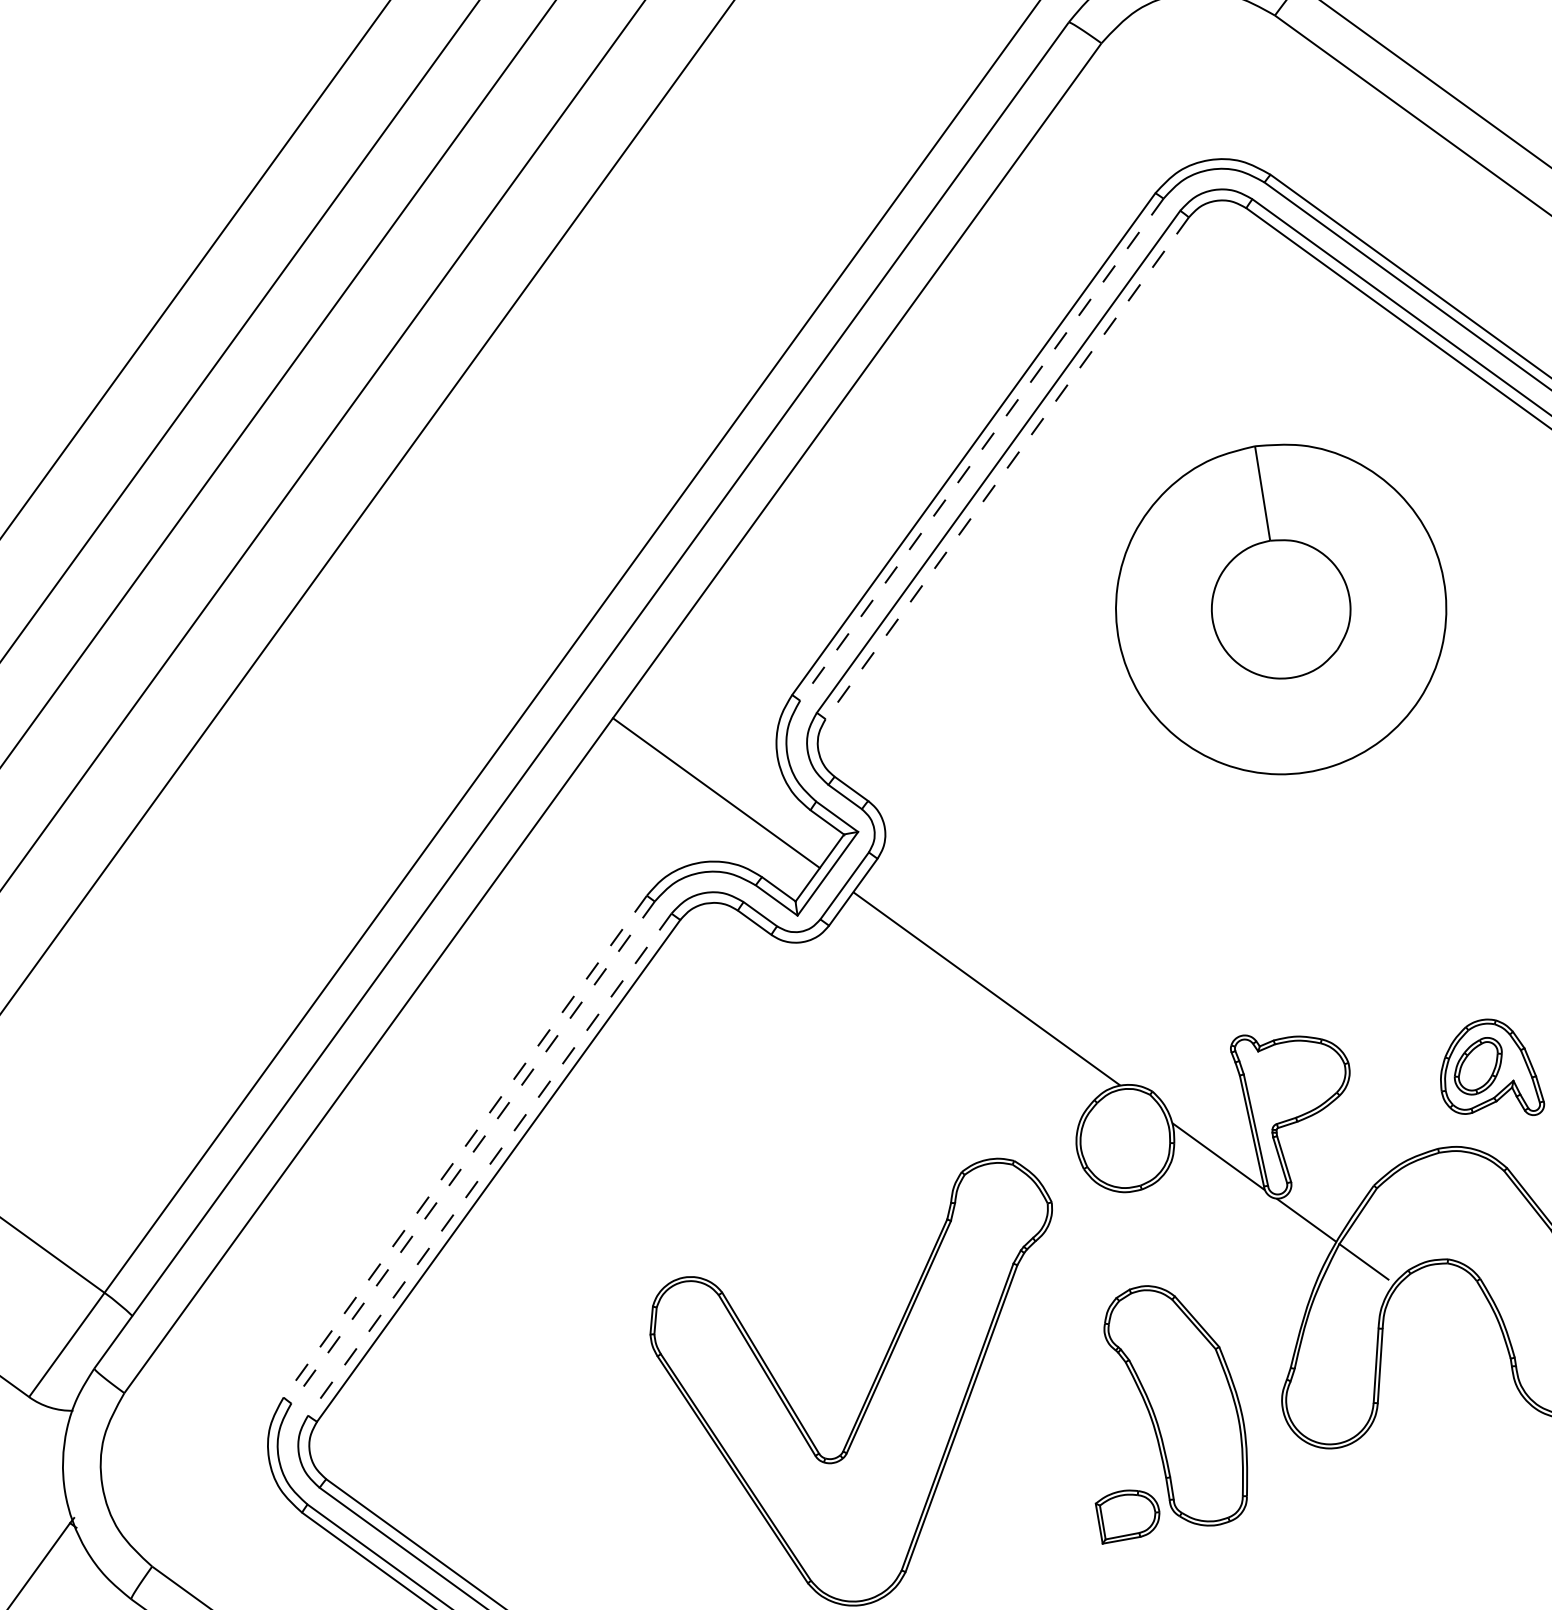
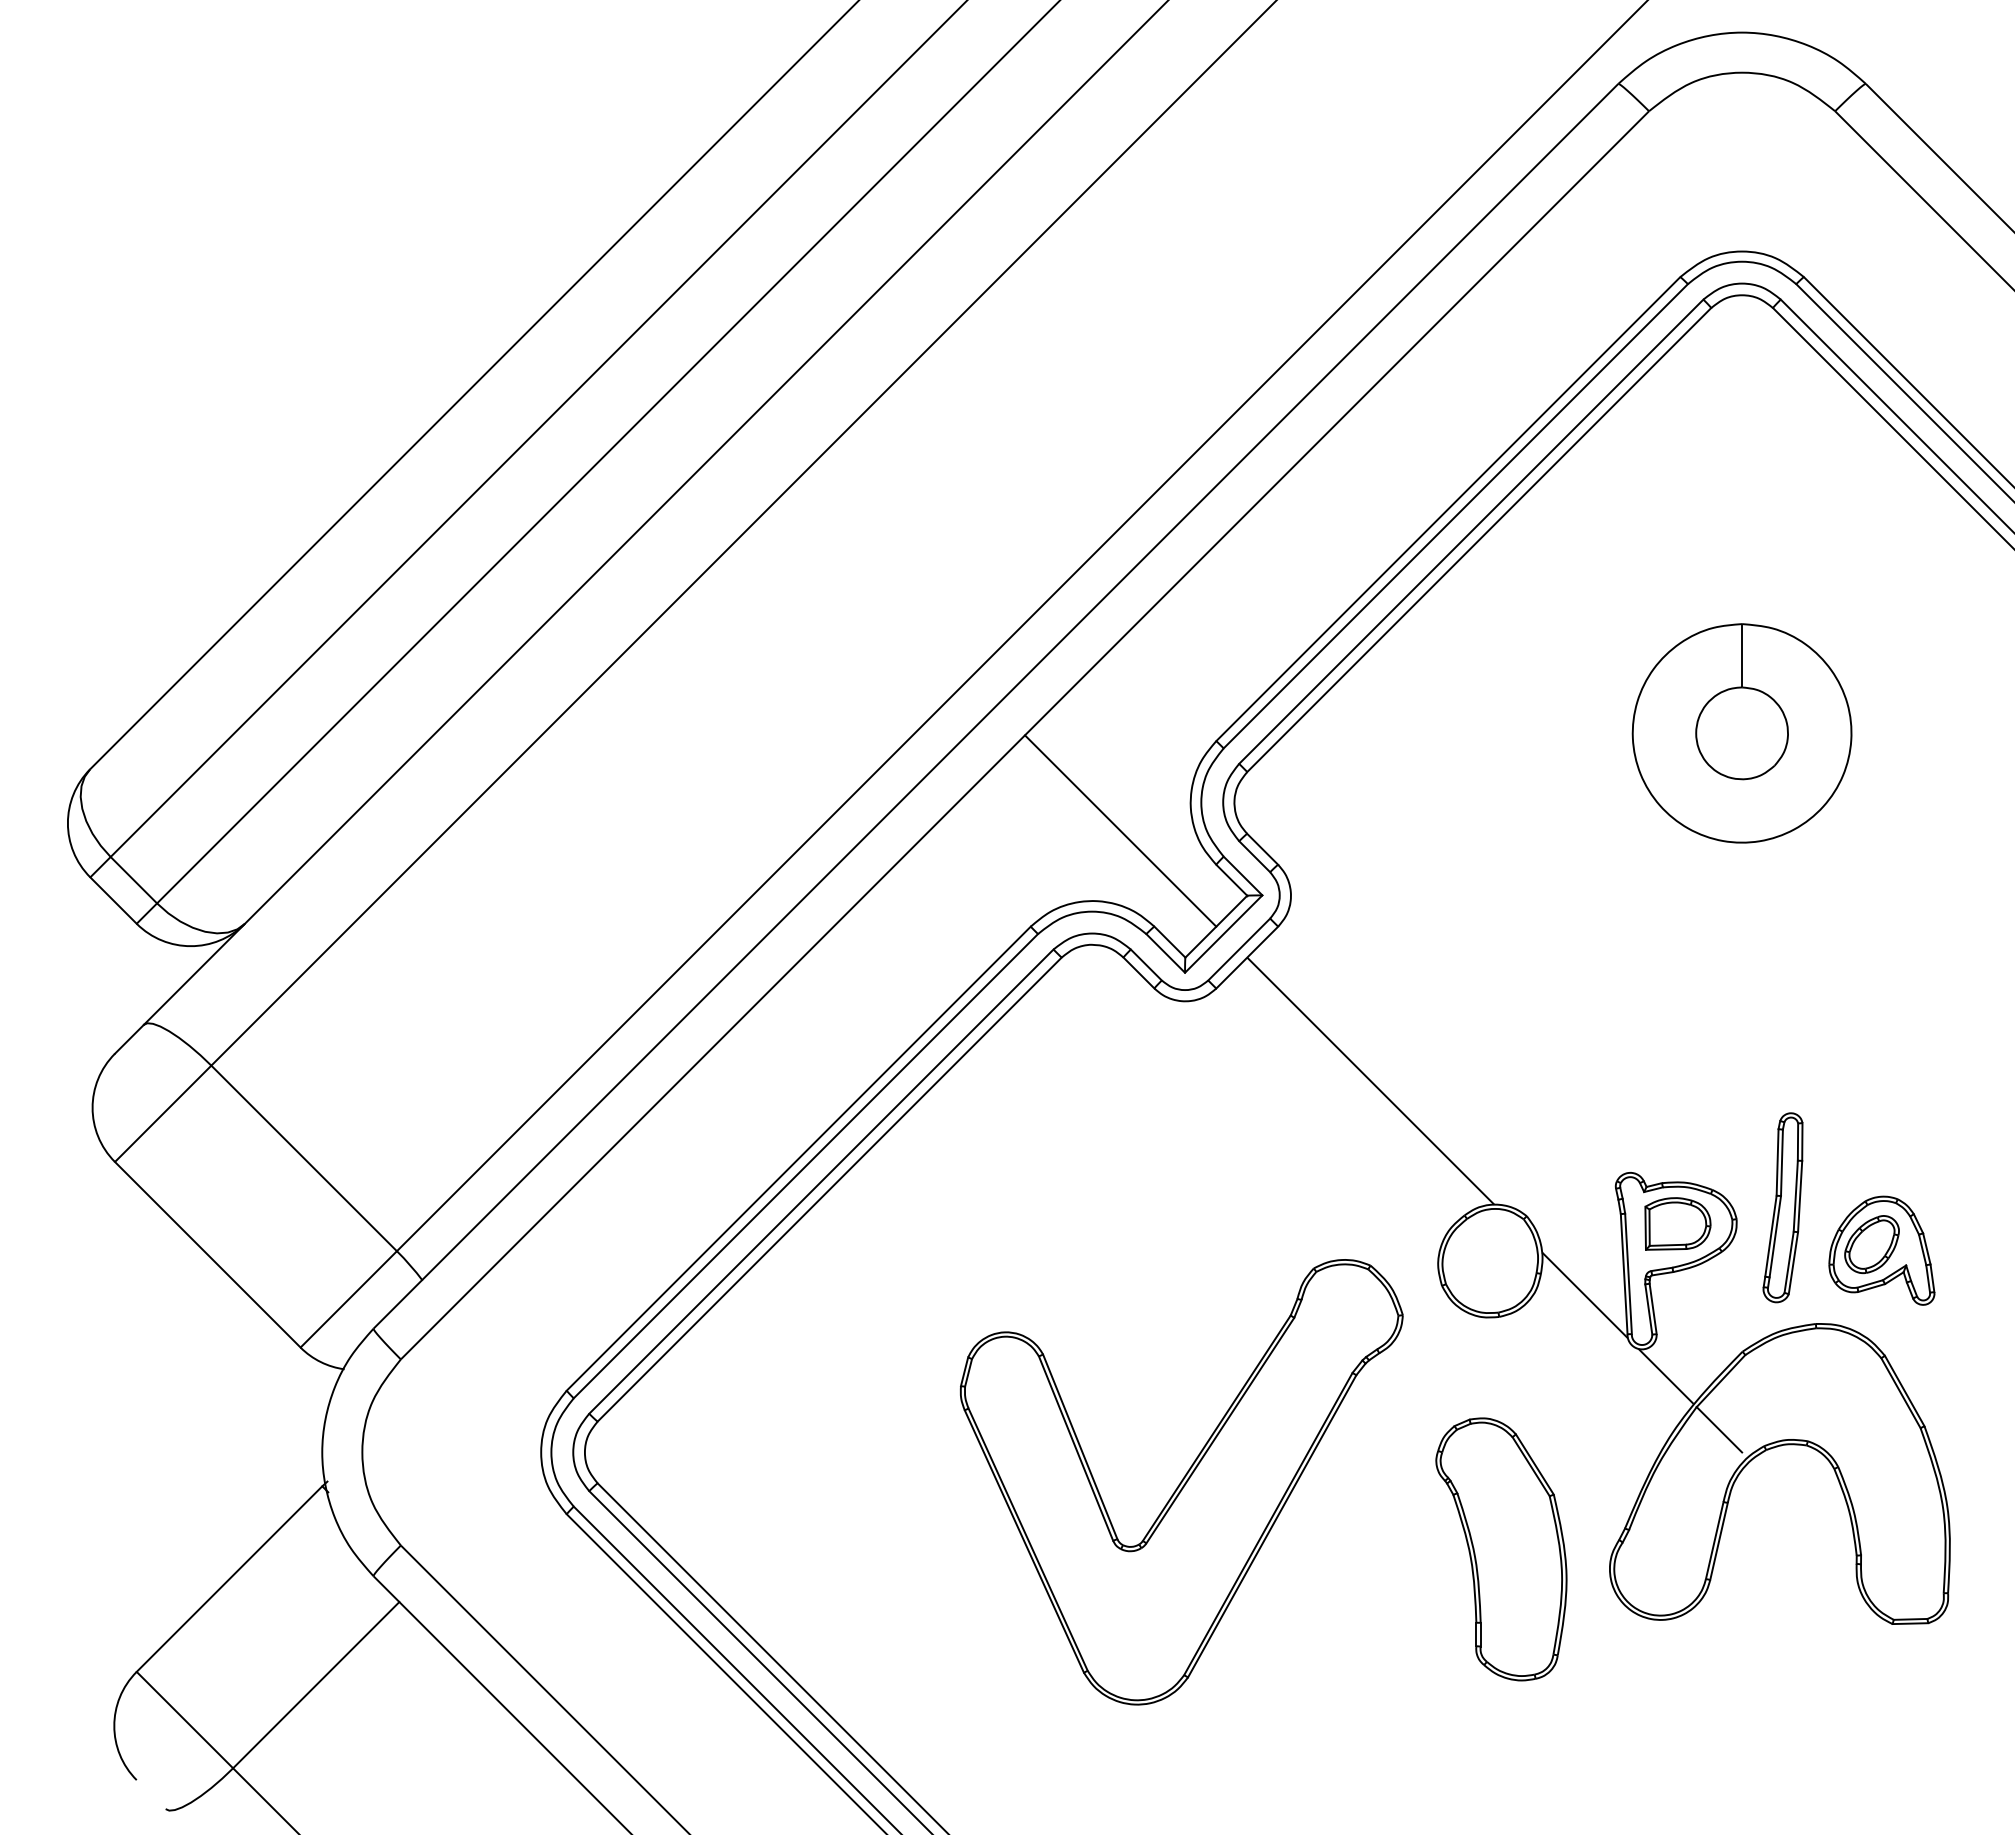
line: (981, 449) -> (1455, 516), dashed -> solid
line: (1006, 468) -> (1478, 540), dashed -> solid
part: (1280, 609) -> (1741, 733), size x0.62
part: (1389, 1045) -> (1782, 1207), added
line: (465, 1147) -> (798, 1159), dashed -> solid
line: (472, 1152) -> (805, 1166), dashed -> solid
line: (490, 1165) -> (821, 1182), dashed -> solid
part: (1128, 1514) -> (1677, 1223), moved

